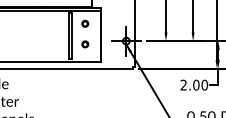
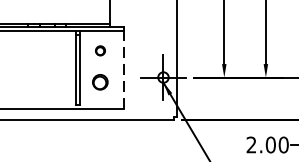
line: (100, 37) -> (123, 71), solid -> dashed
part: (85, 44) -> (100, 82), size x1.6

